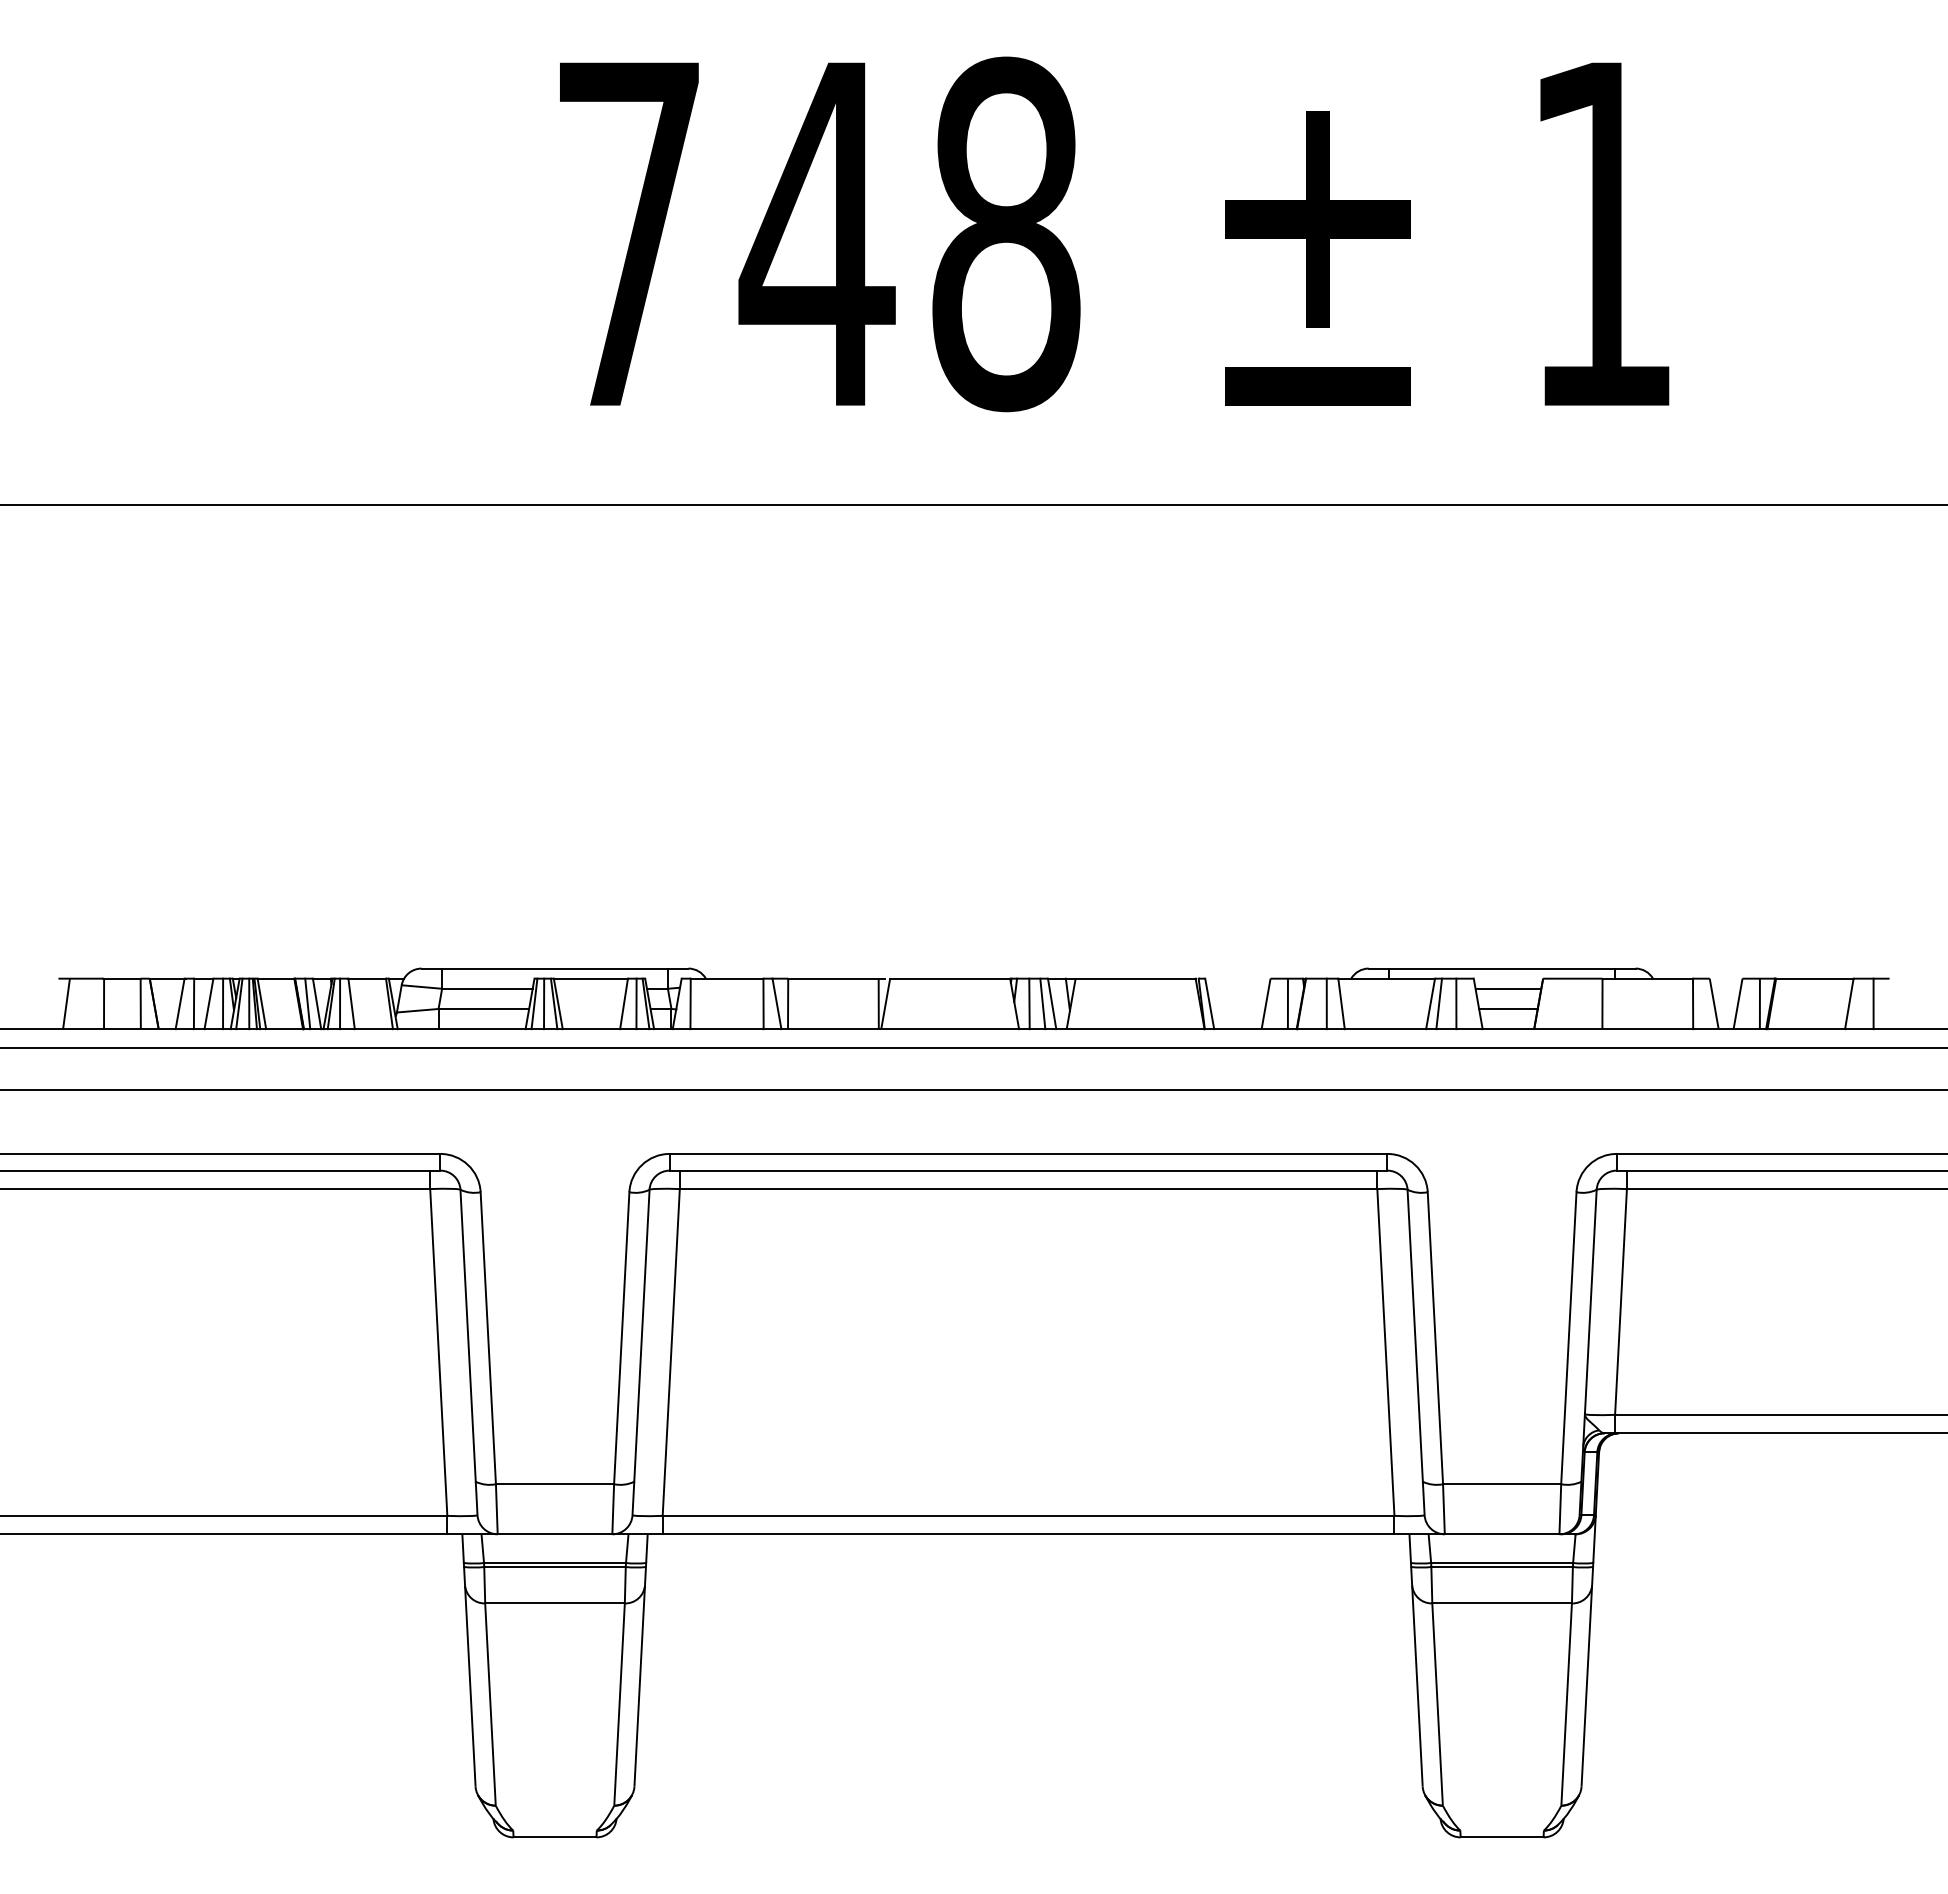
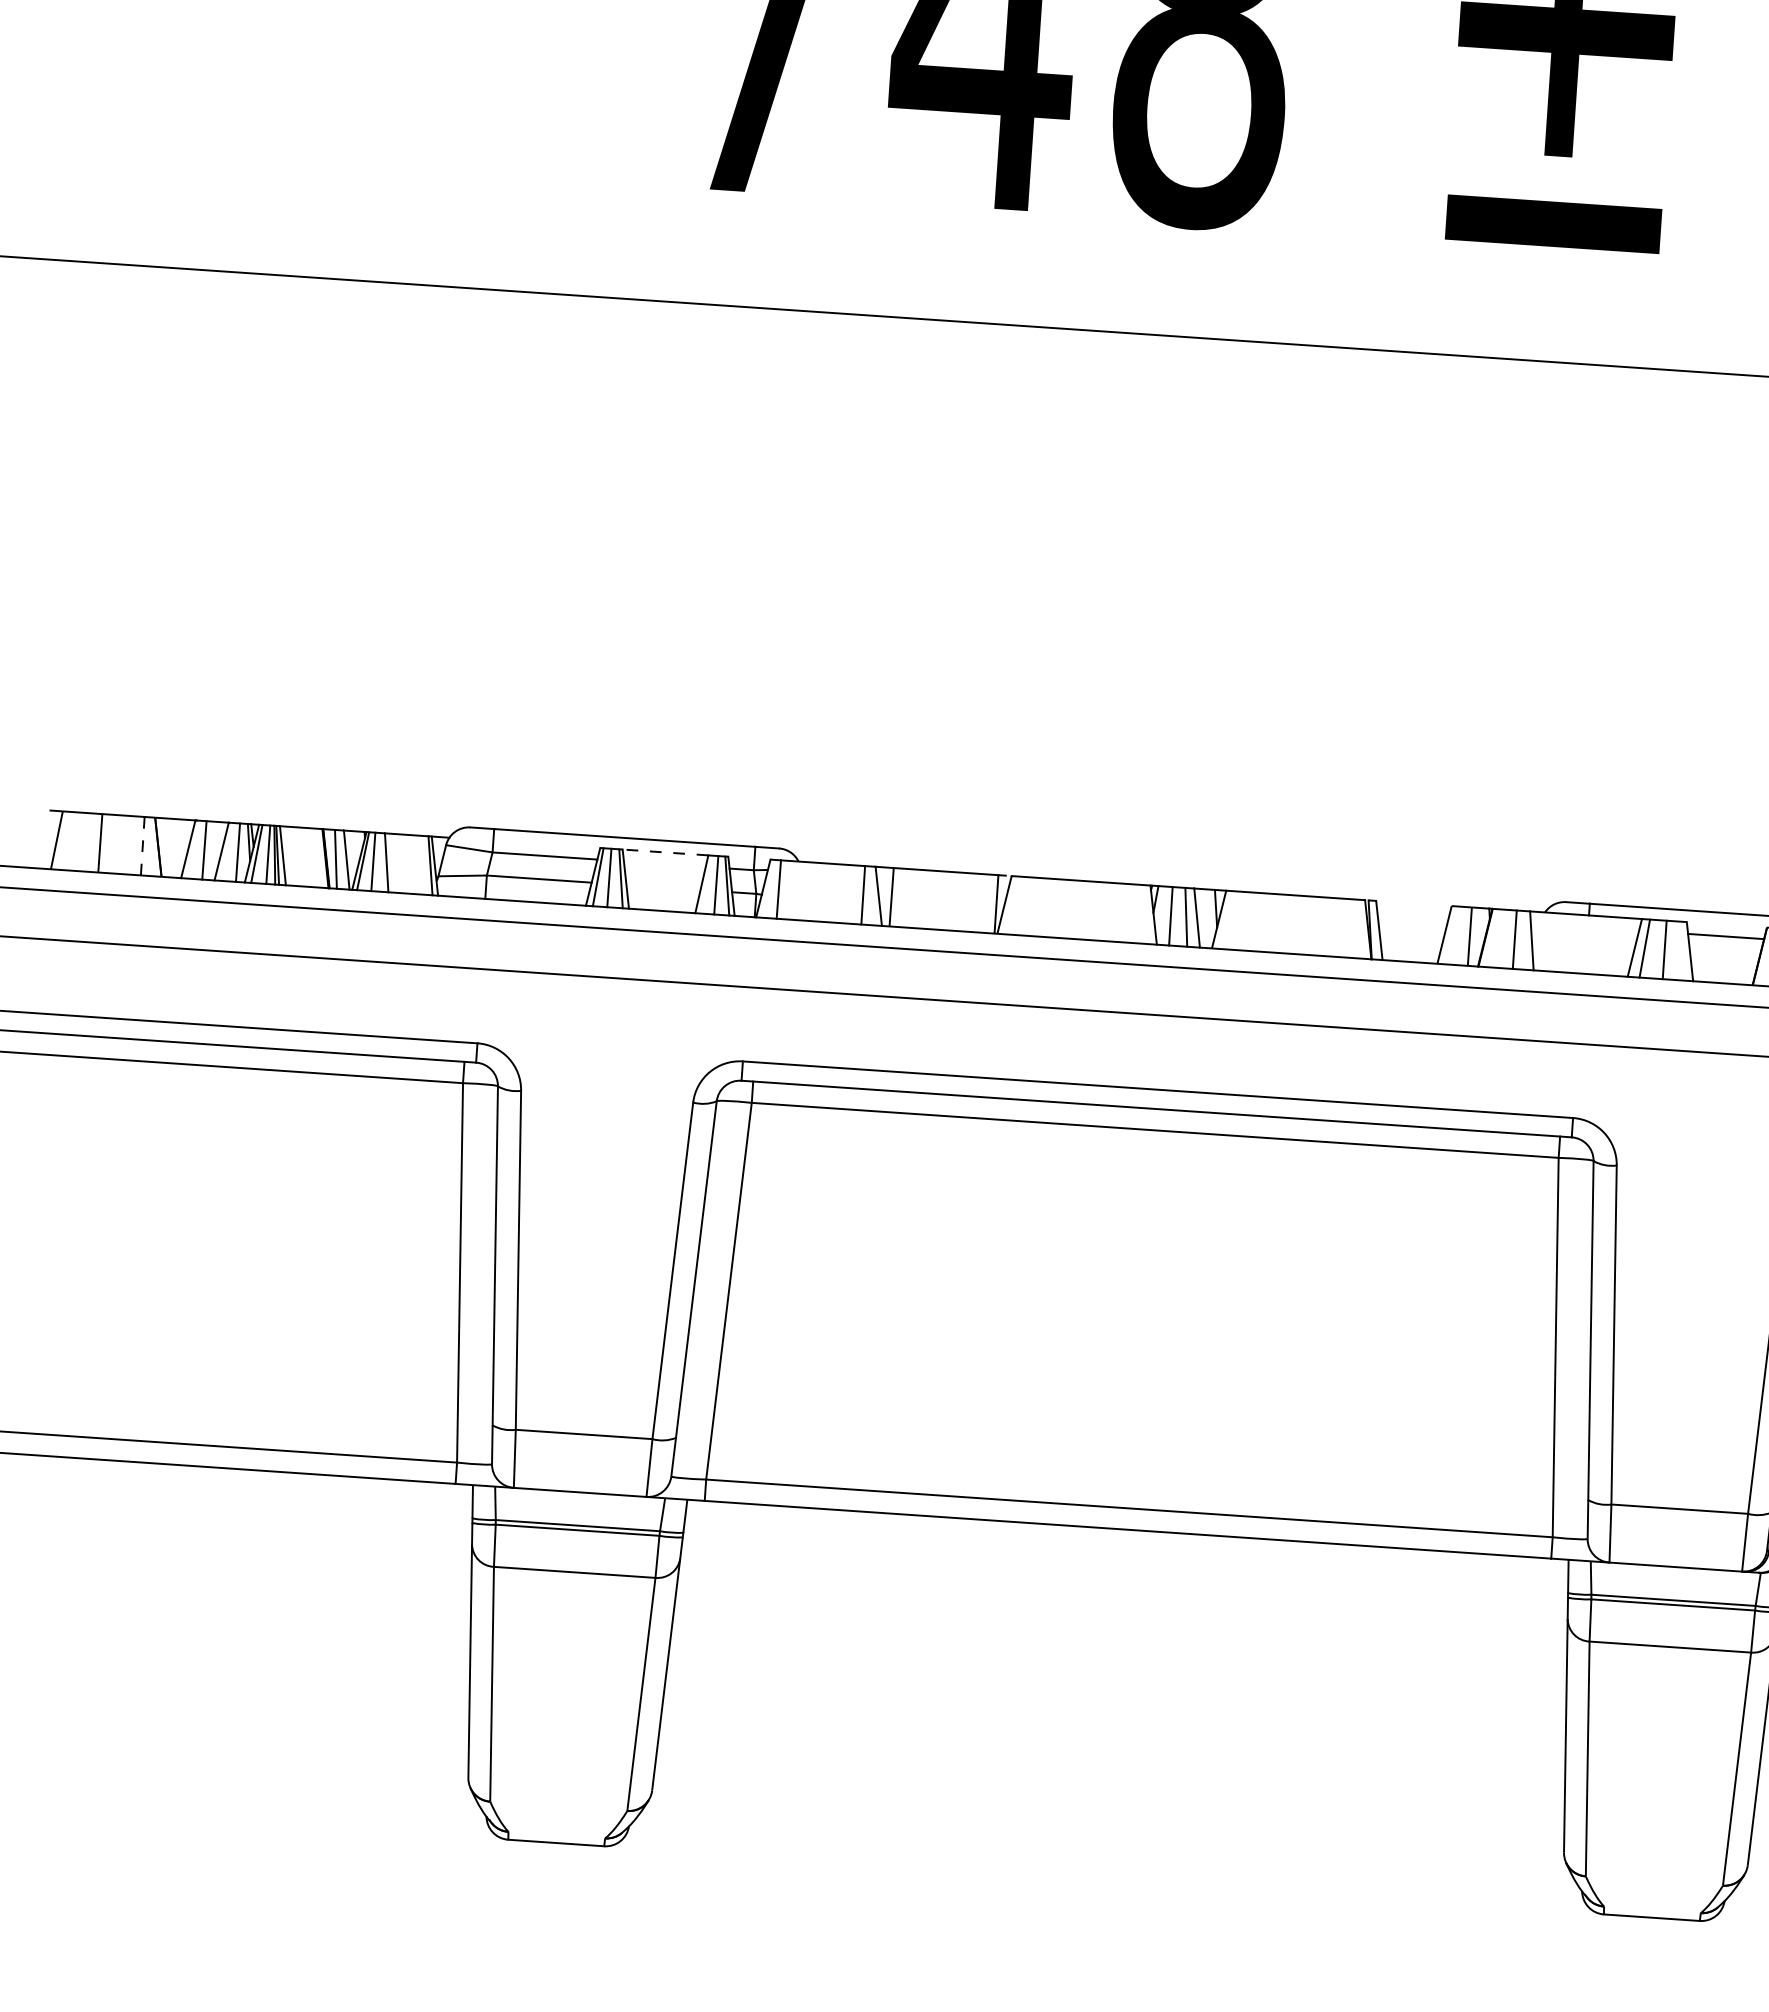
line: (590, 978) -> (665, 852), solid -> dashed
line: (140, 1003) -> (142, 845), solid -> dashed
line: (1508, 1008) -> (1724, 959), removed

